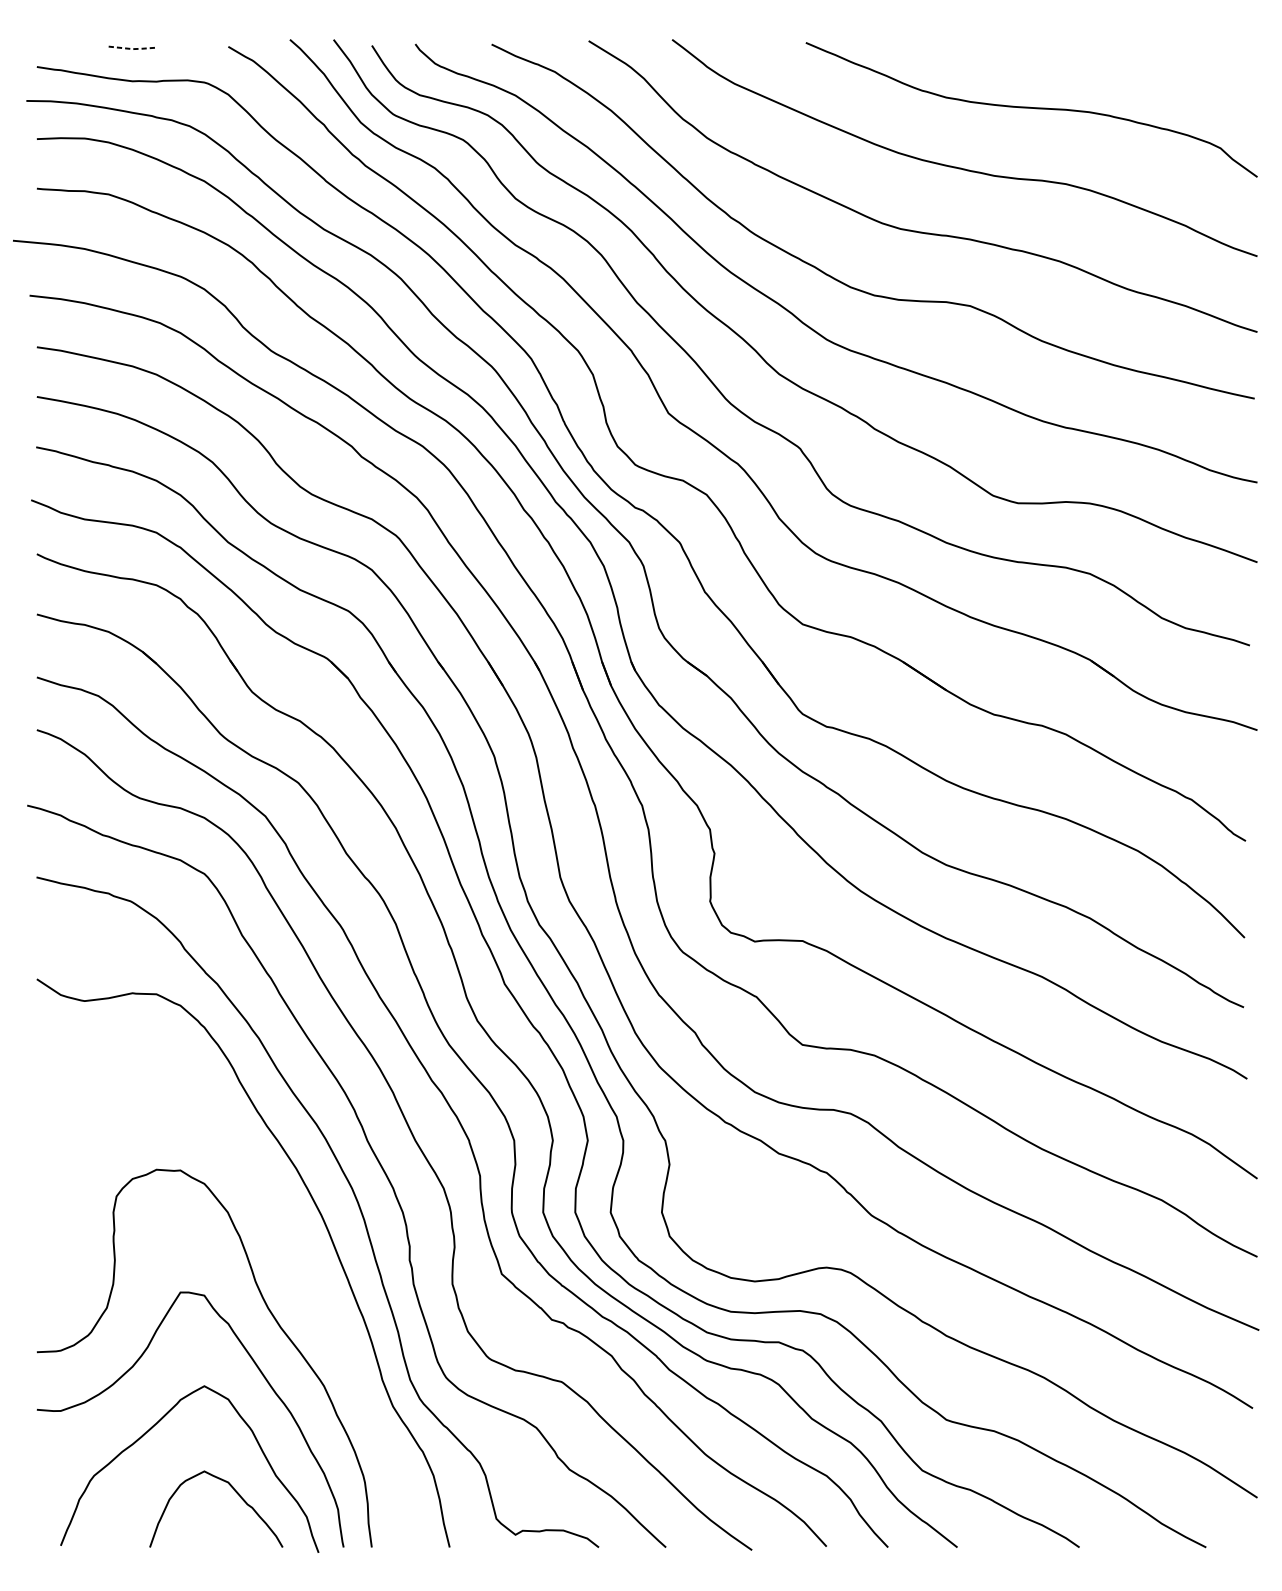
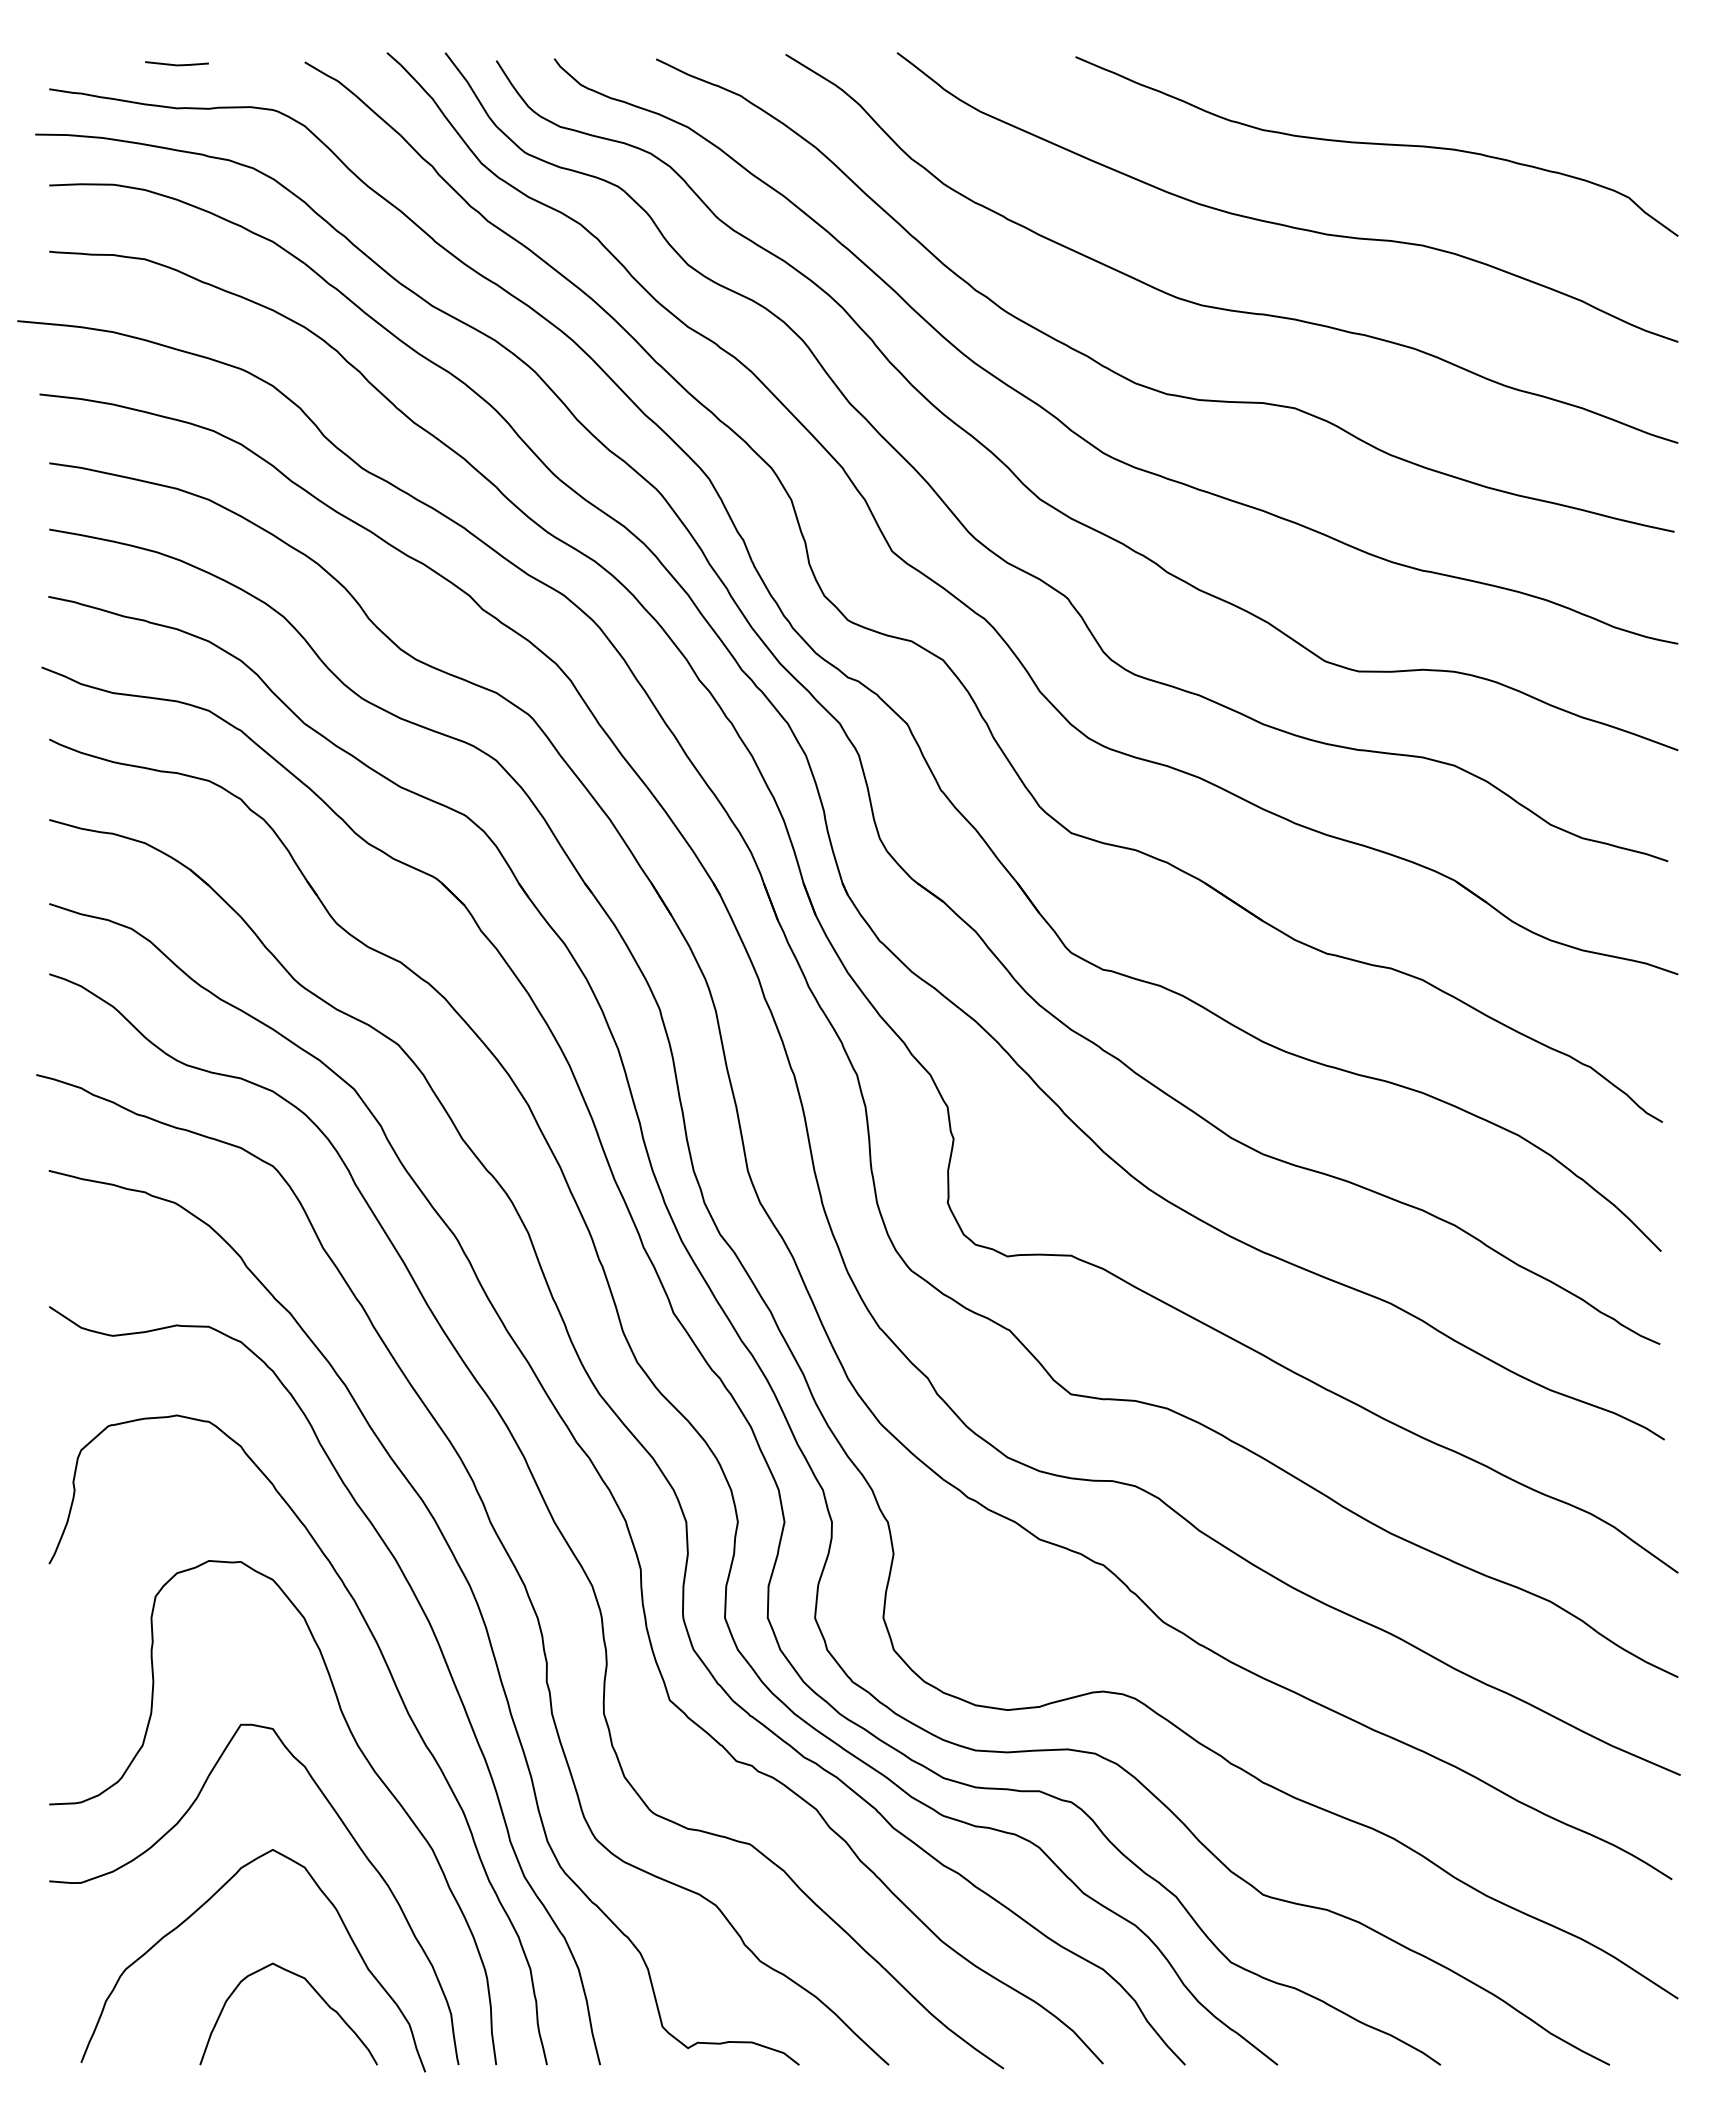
line: (132, 49) -> (177, 65), dashed -> solid
curve: (297, 1268) -> (397, 1692), added

